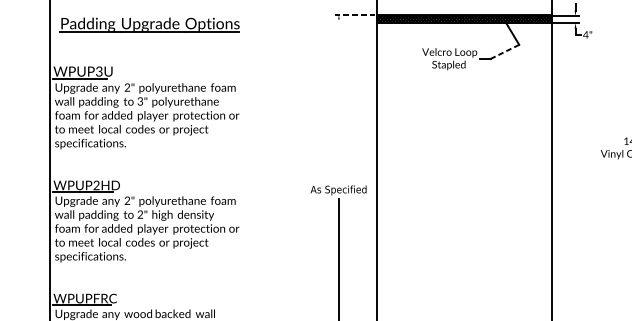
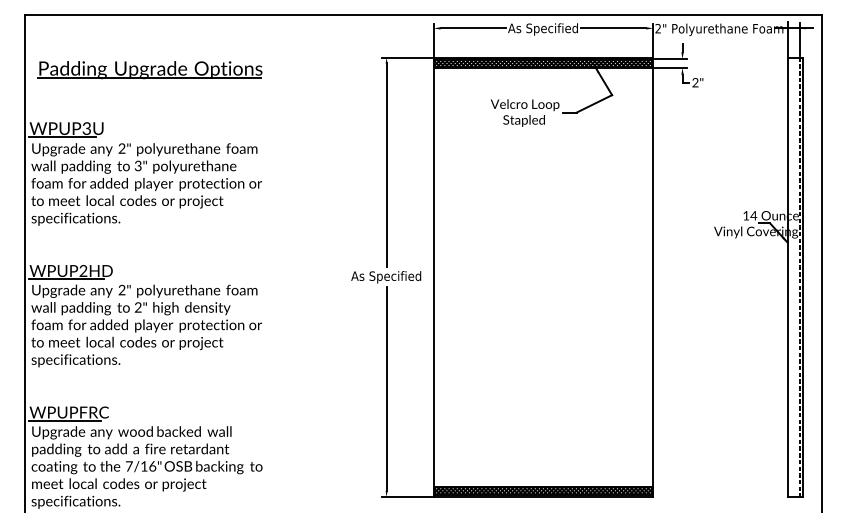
line: (355, 14) -> (407, 57), dashed -> solid
text: (585, 34) -> (695, 82), 4" -> 2"
line: (505, 51) -> (594, 103), dashed -> solid
line: (338, 100) -> (386, 164), added

